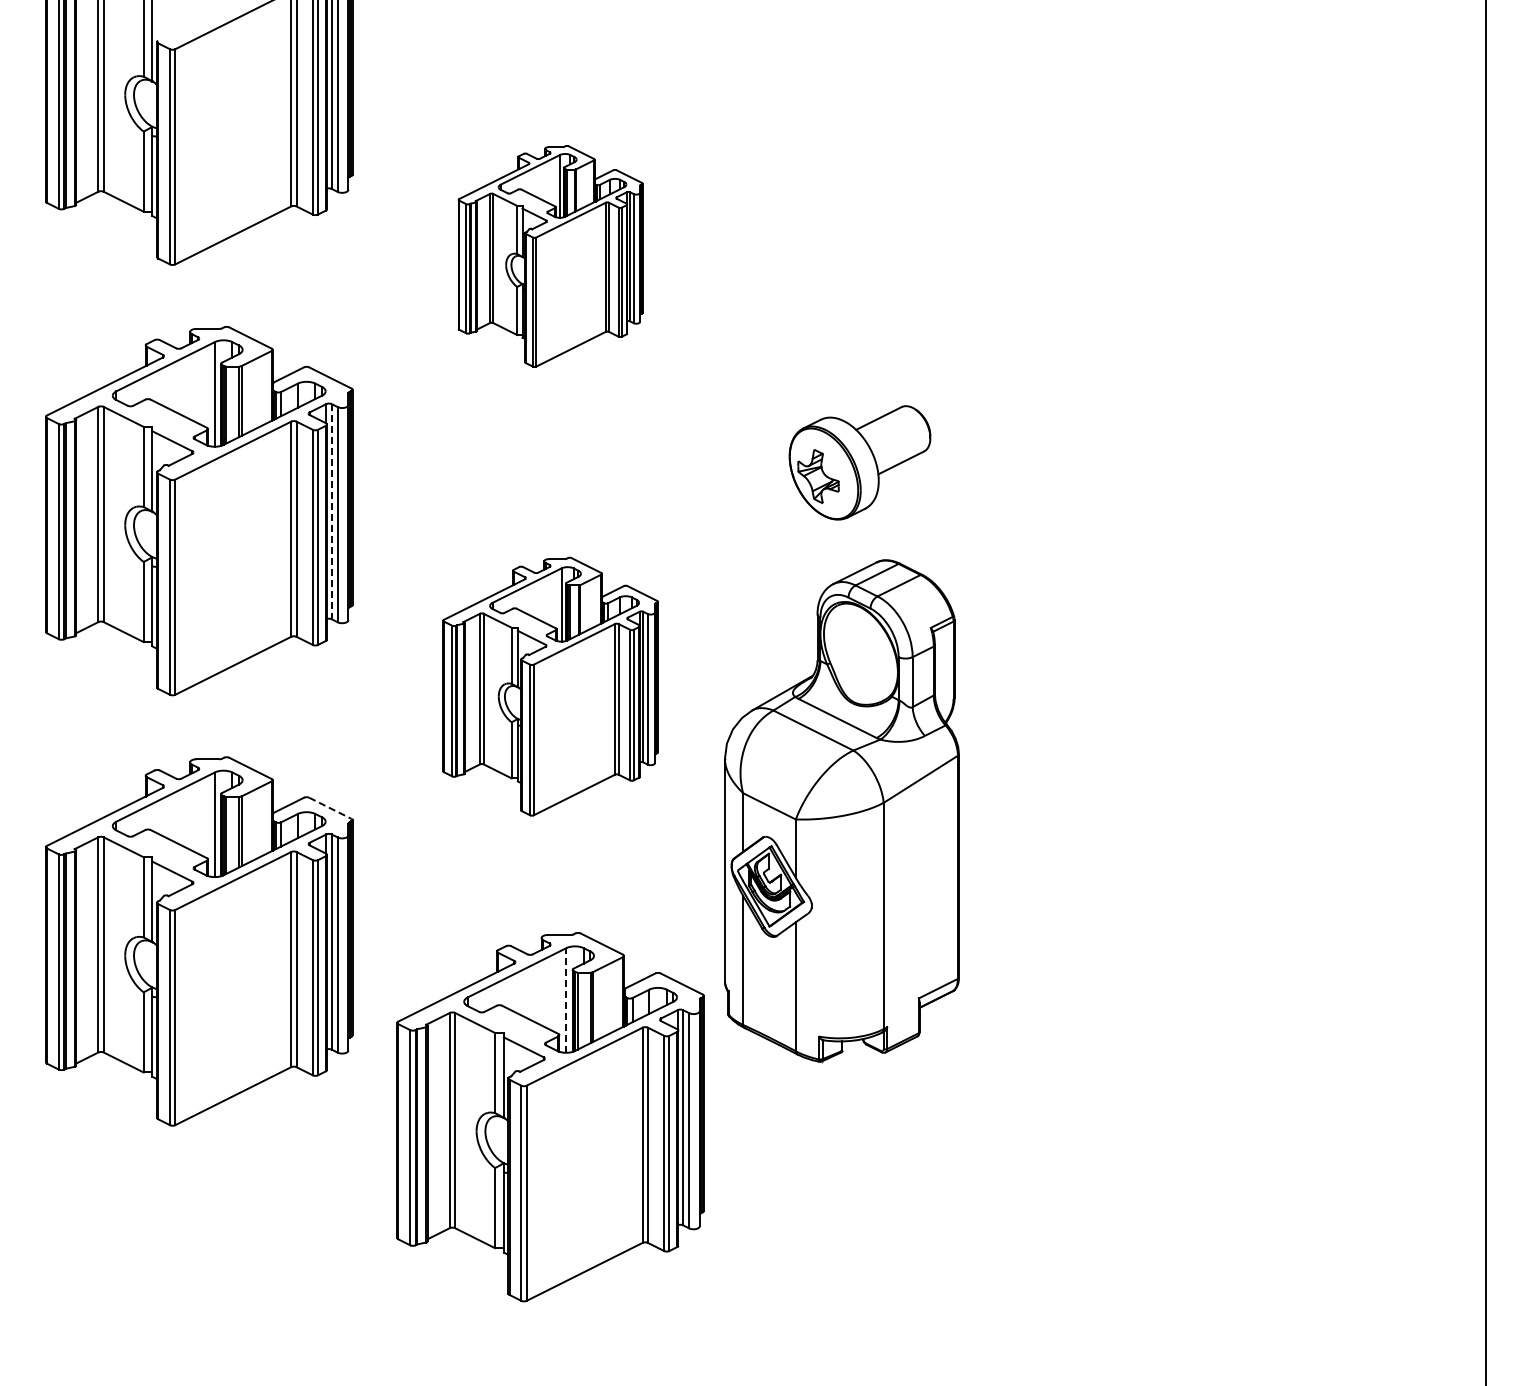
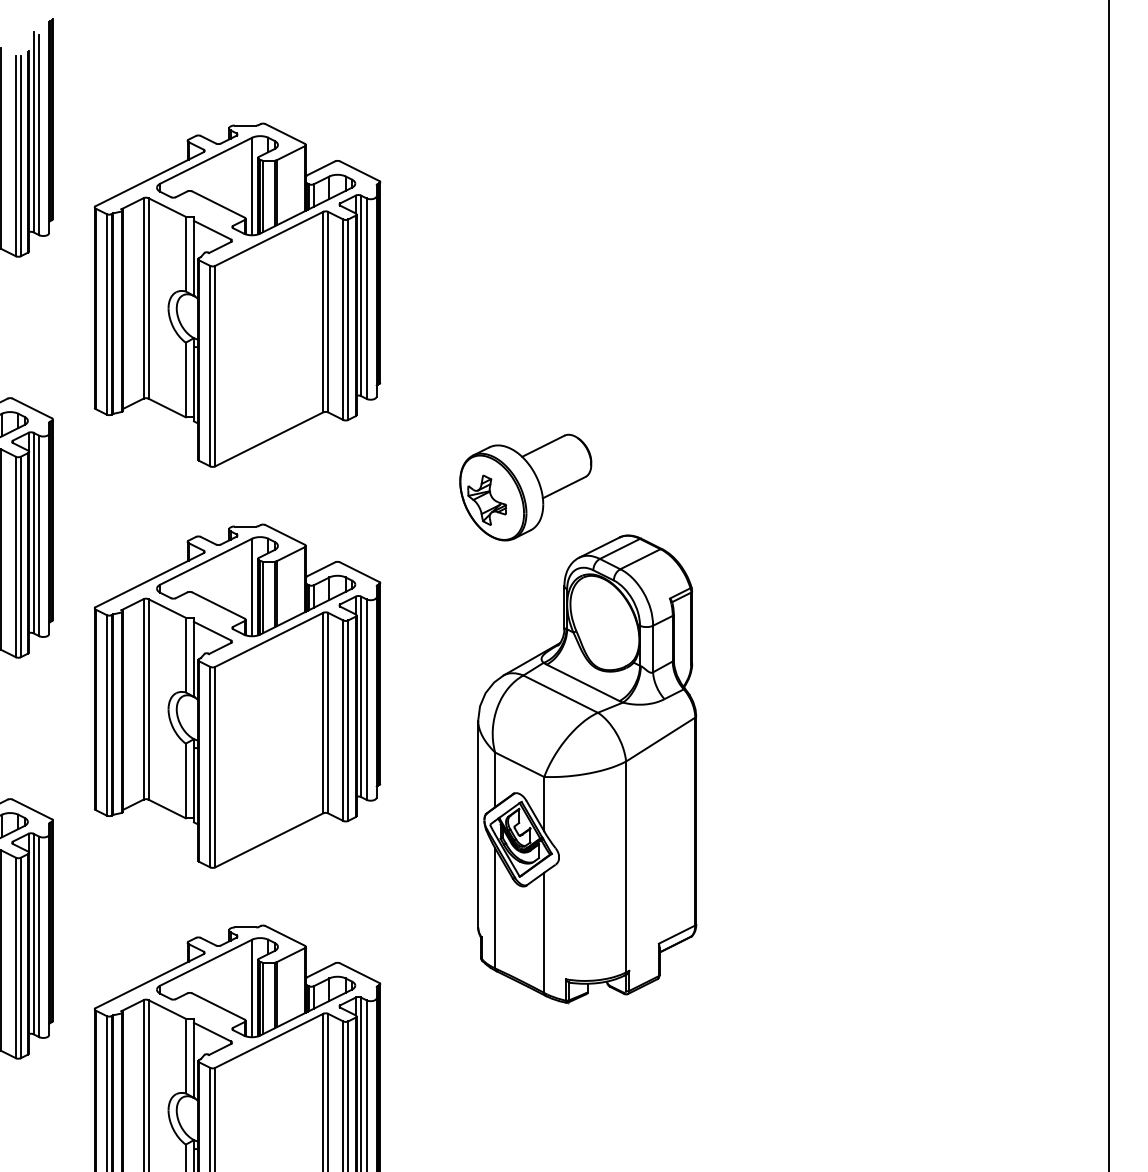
part: (550, 256) -> (237, 295), size x1.67
line: (331, 511) -> (33, 532), dashed -> solid
part: (550, 686) -> (237, 695), size x1.43
line: (330, 808) -> (32, 809), dashed -> solid
part: (841, 811) -> (586, 769), moved
line: (566, 1000) -> (252, 988), dashed -> solid

